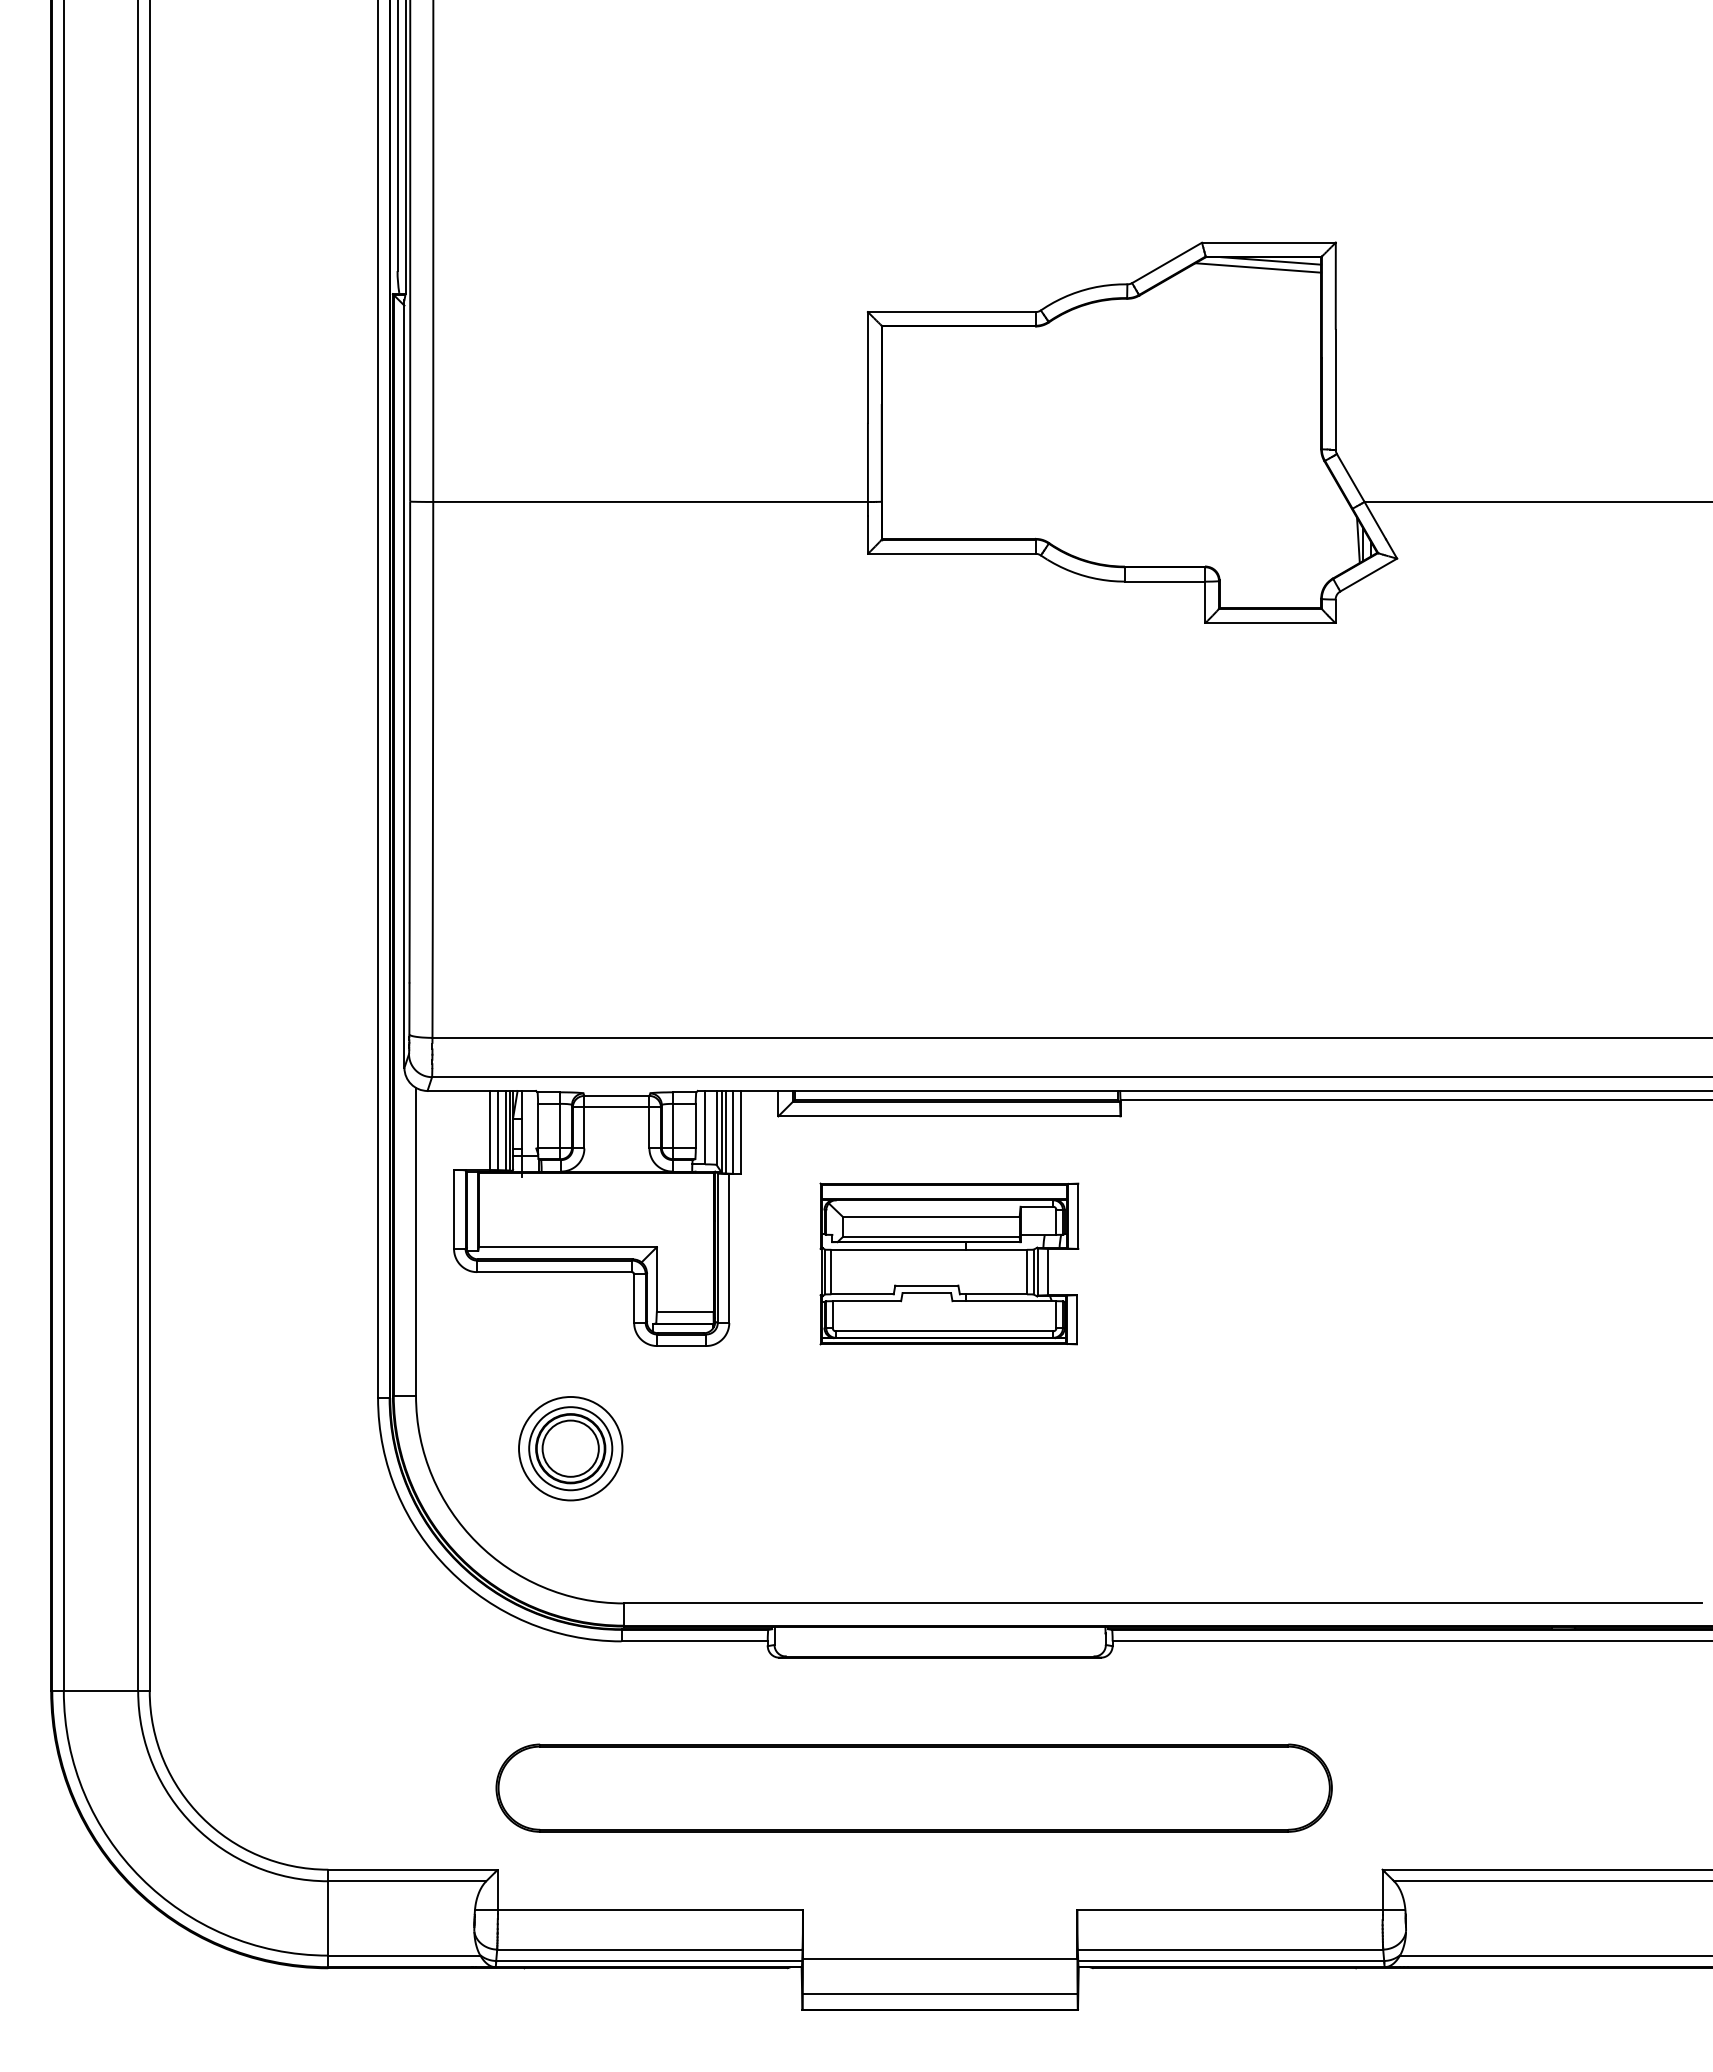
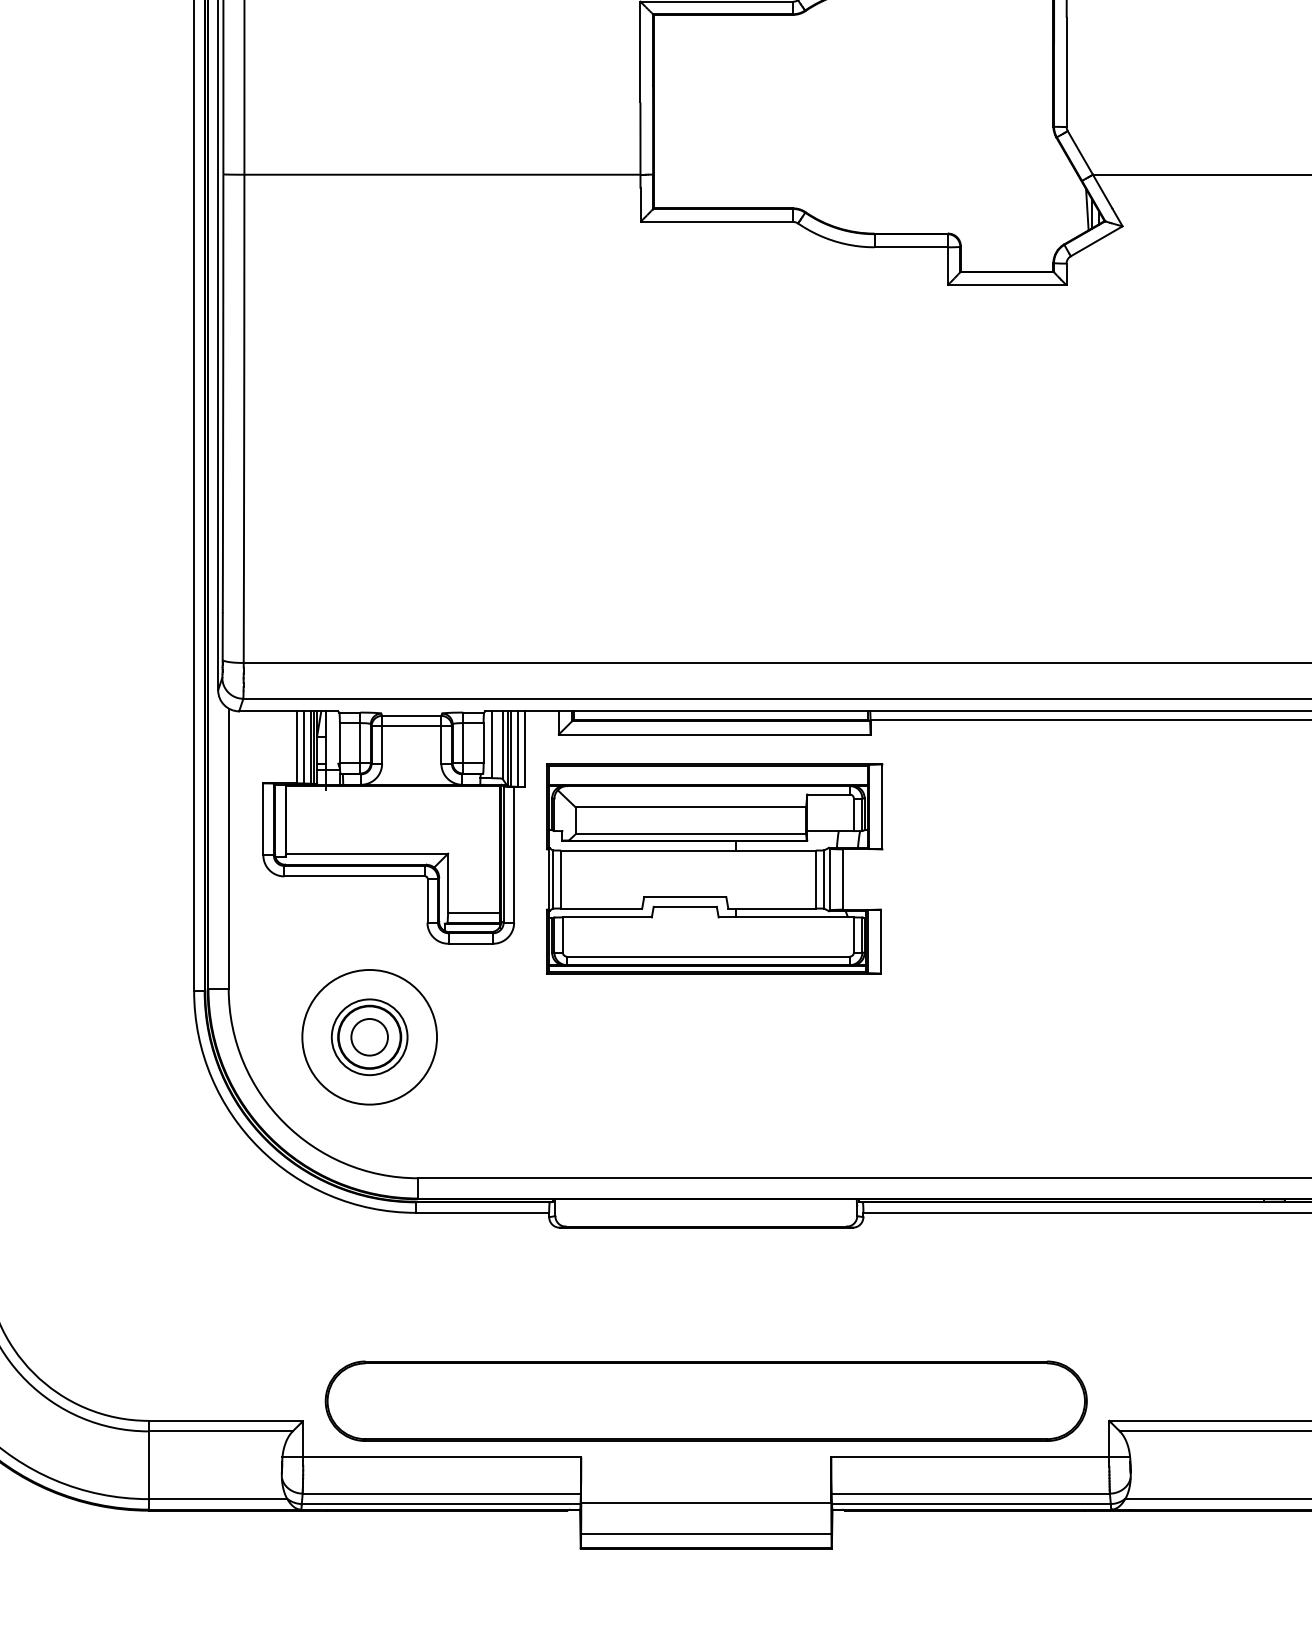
part: (949, 1263) -> (714, 868), size x1.43
circle: (570, 1448) -> (369, 1037), size x0.71
circle: (570, 1448) -> (369, 1037), size x1.43
part: (913, 1787) -> (705, 1400), moved

